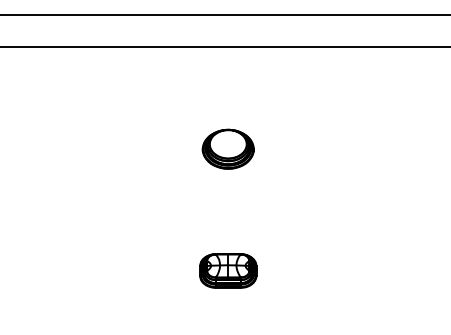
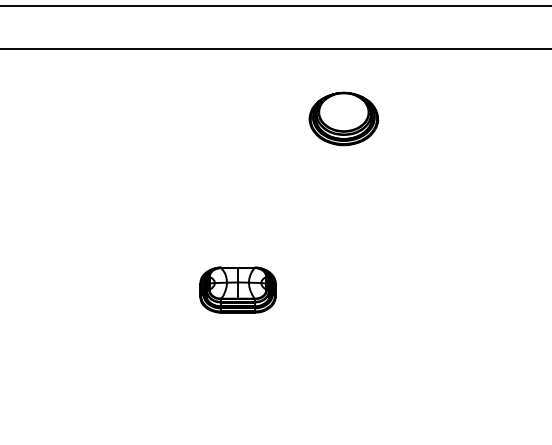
part: (227, 148) -> (342, 117), moved
part: (228, 270) -> (238, 289), moved

